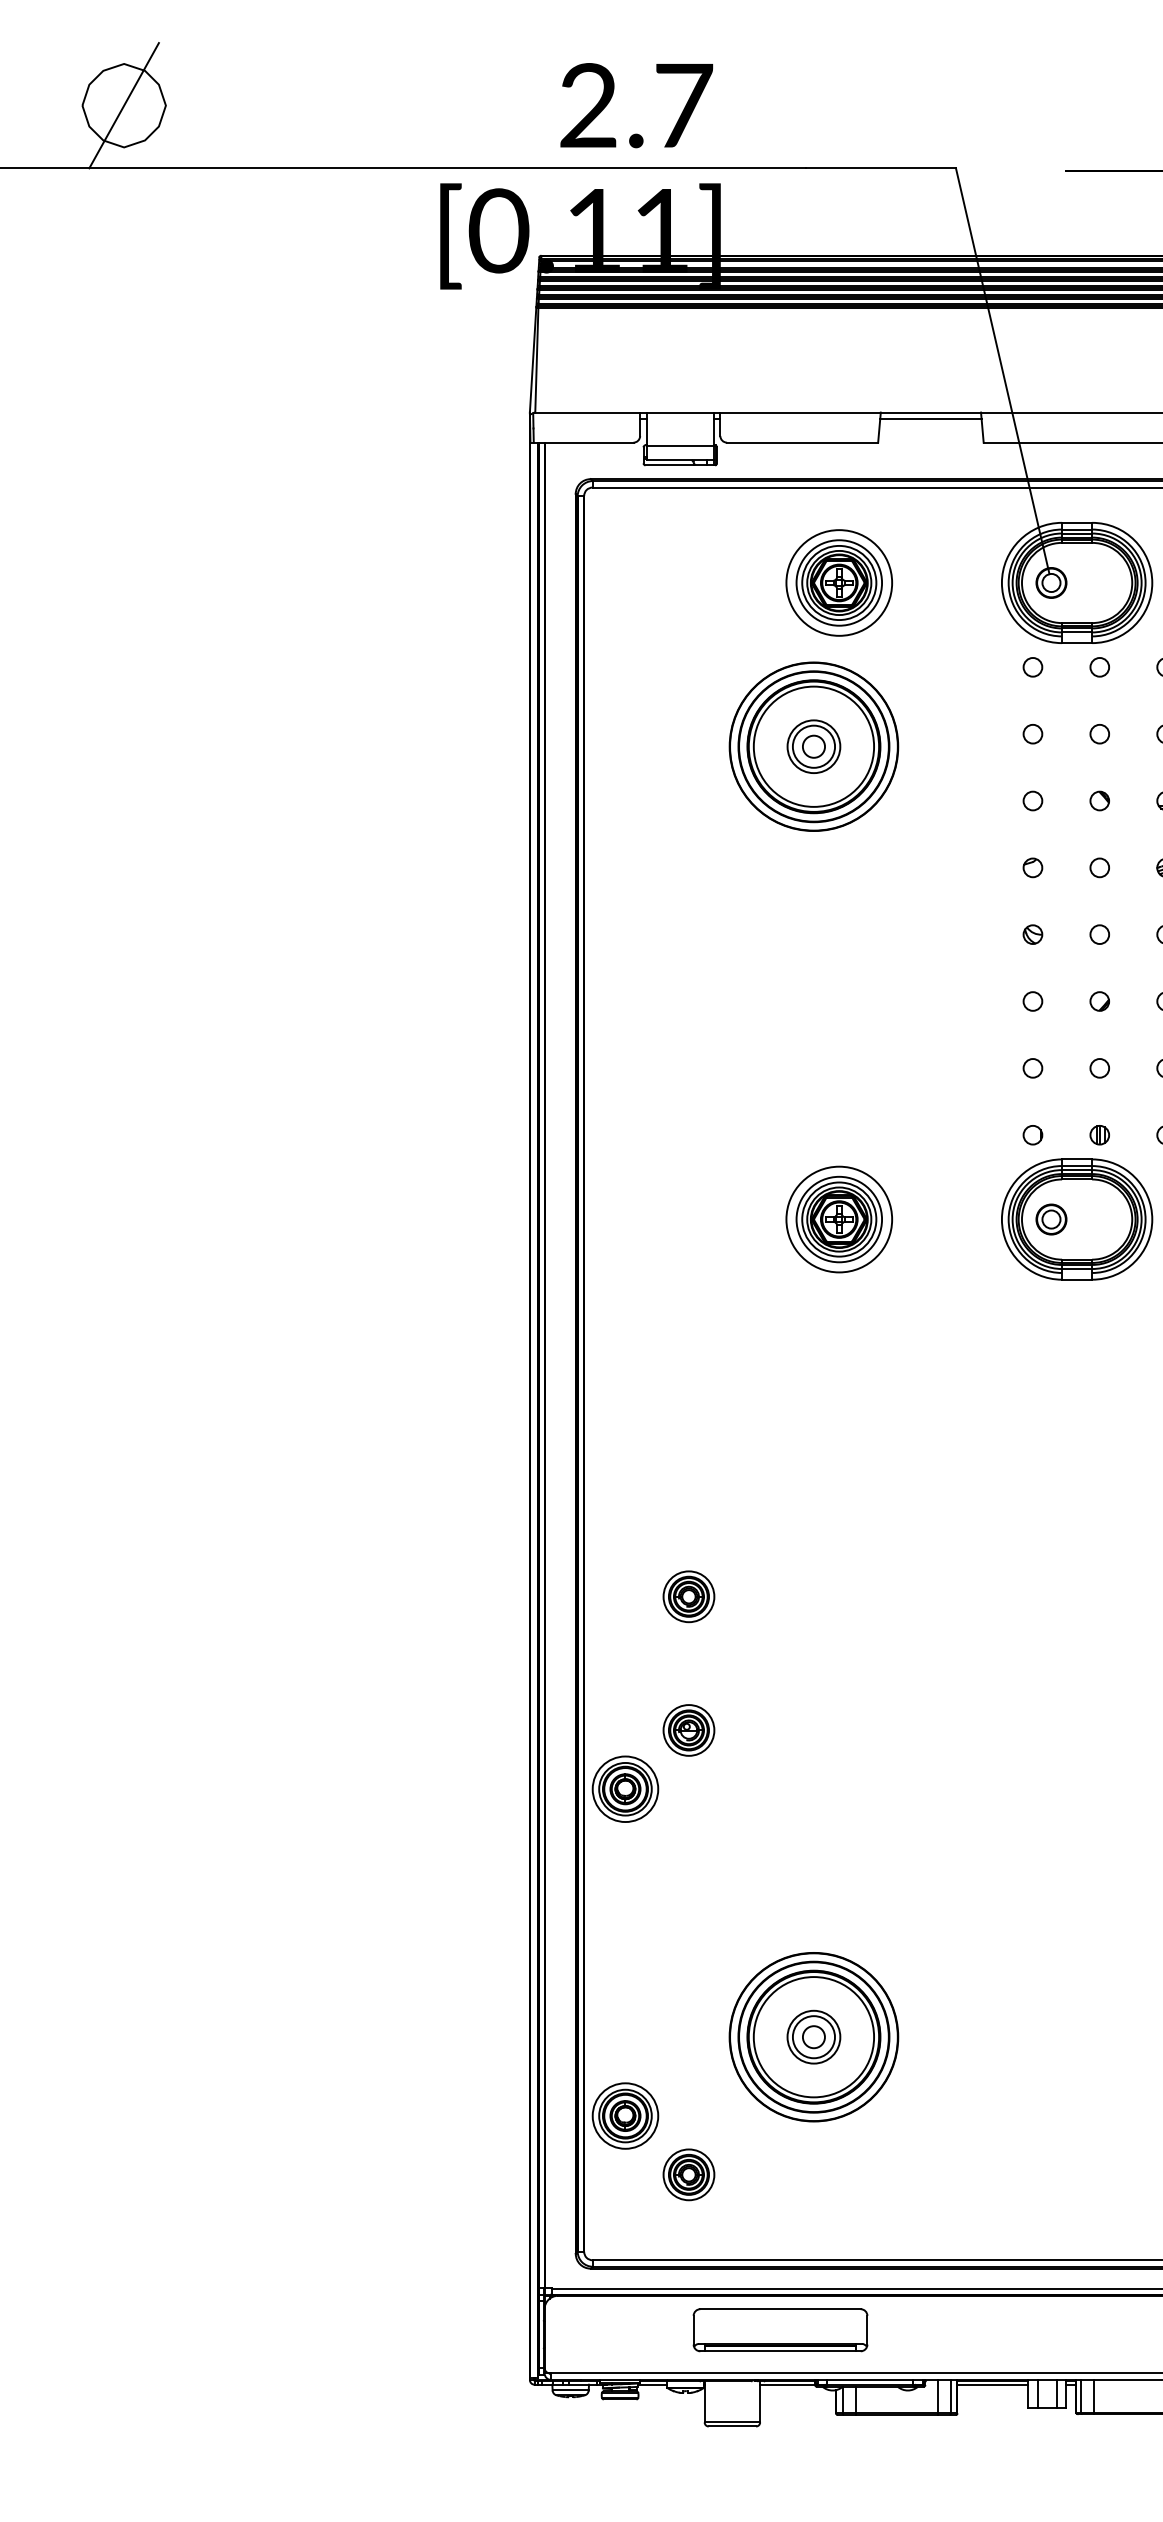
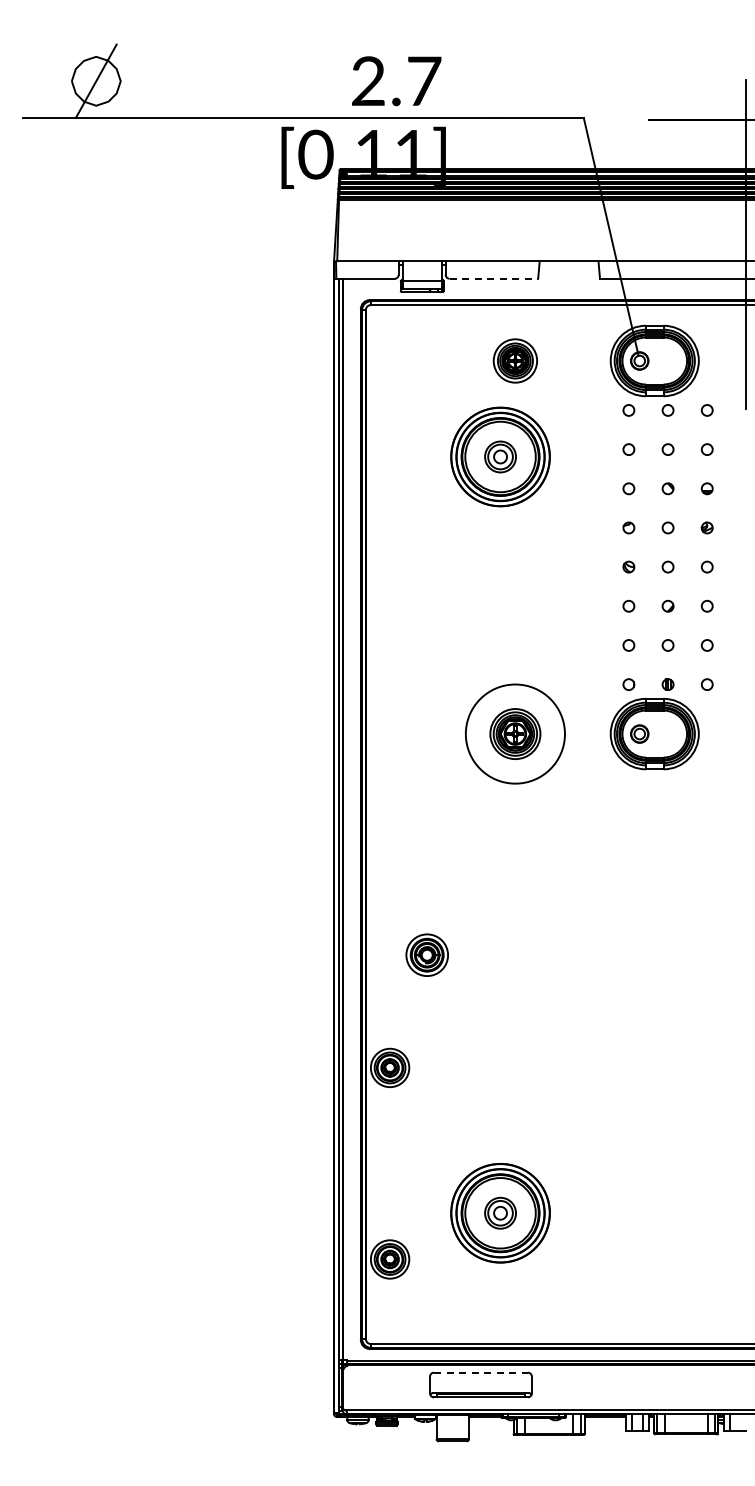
line: (929, 420) -> (568, 265), removed
line: (803, 442) -> (494, 278), solid -> dashed
part: (839, 582) -> (515, 360), size x0.7
circle: (839, 1220) -> (515, 734), size x1.6
part: (689, 1595) -> (427, 954), size x1.4
part: (689, 1730) -> (427, 1033), removed
part: (689, 2174) -> (427, 1293), removed
line: (779, 2308) -> (480, 1372), solid -> dashed

